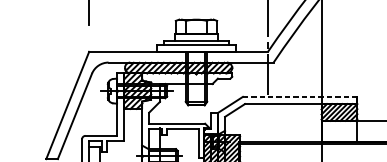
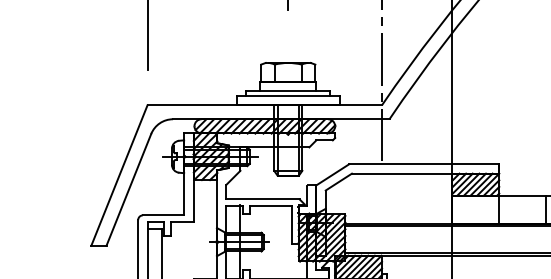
line: (300, 97) -> (424, 164), dashed -> solid

